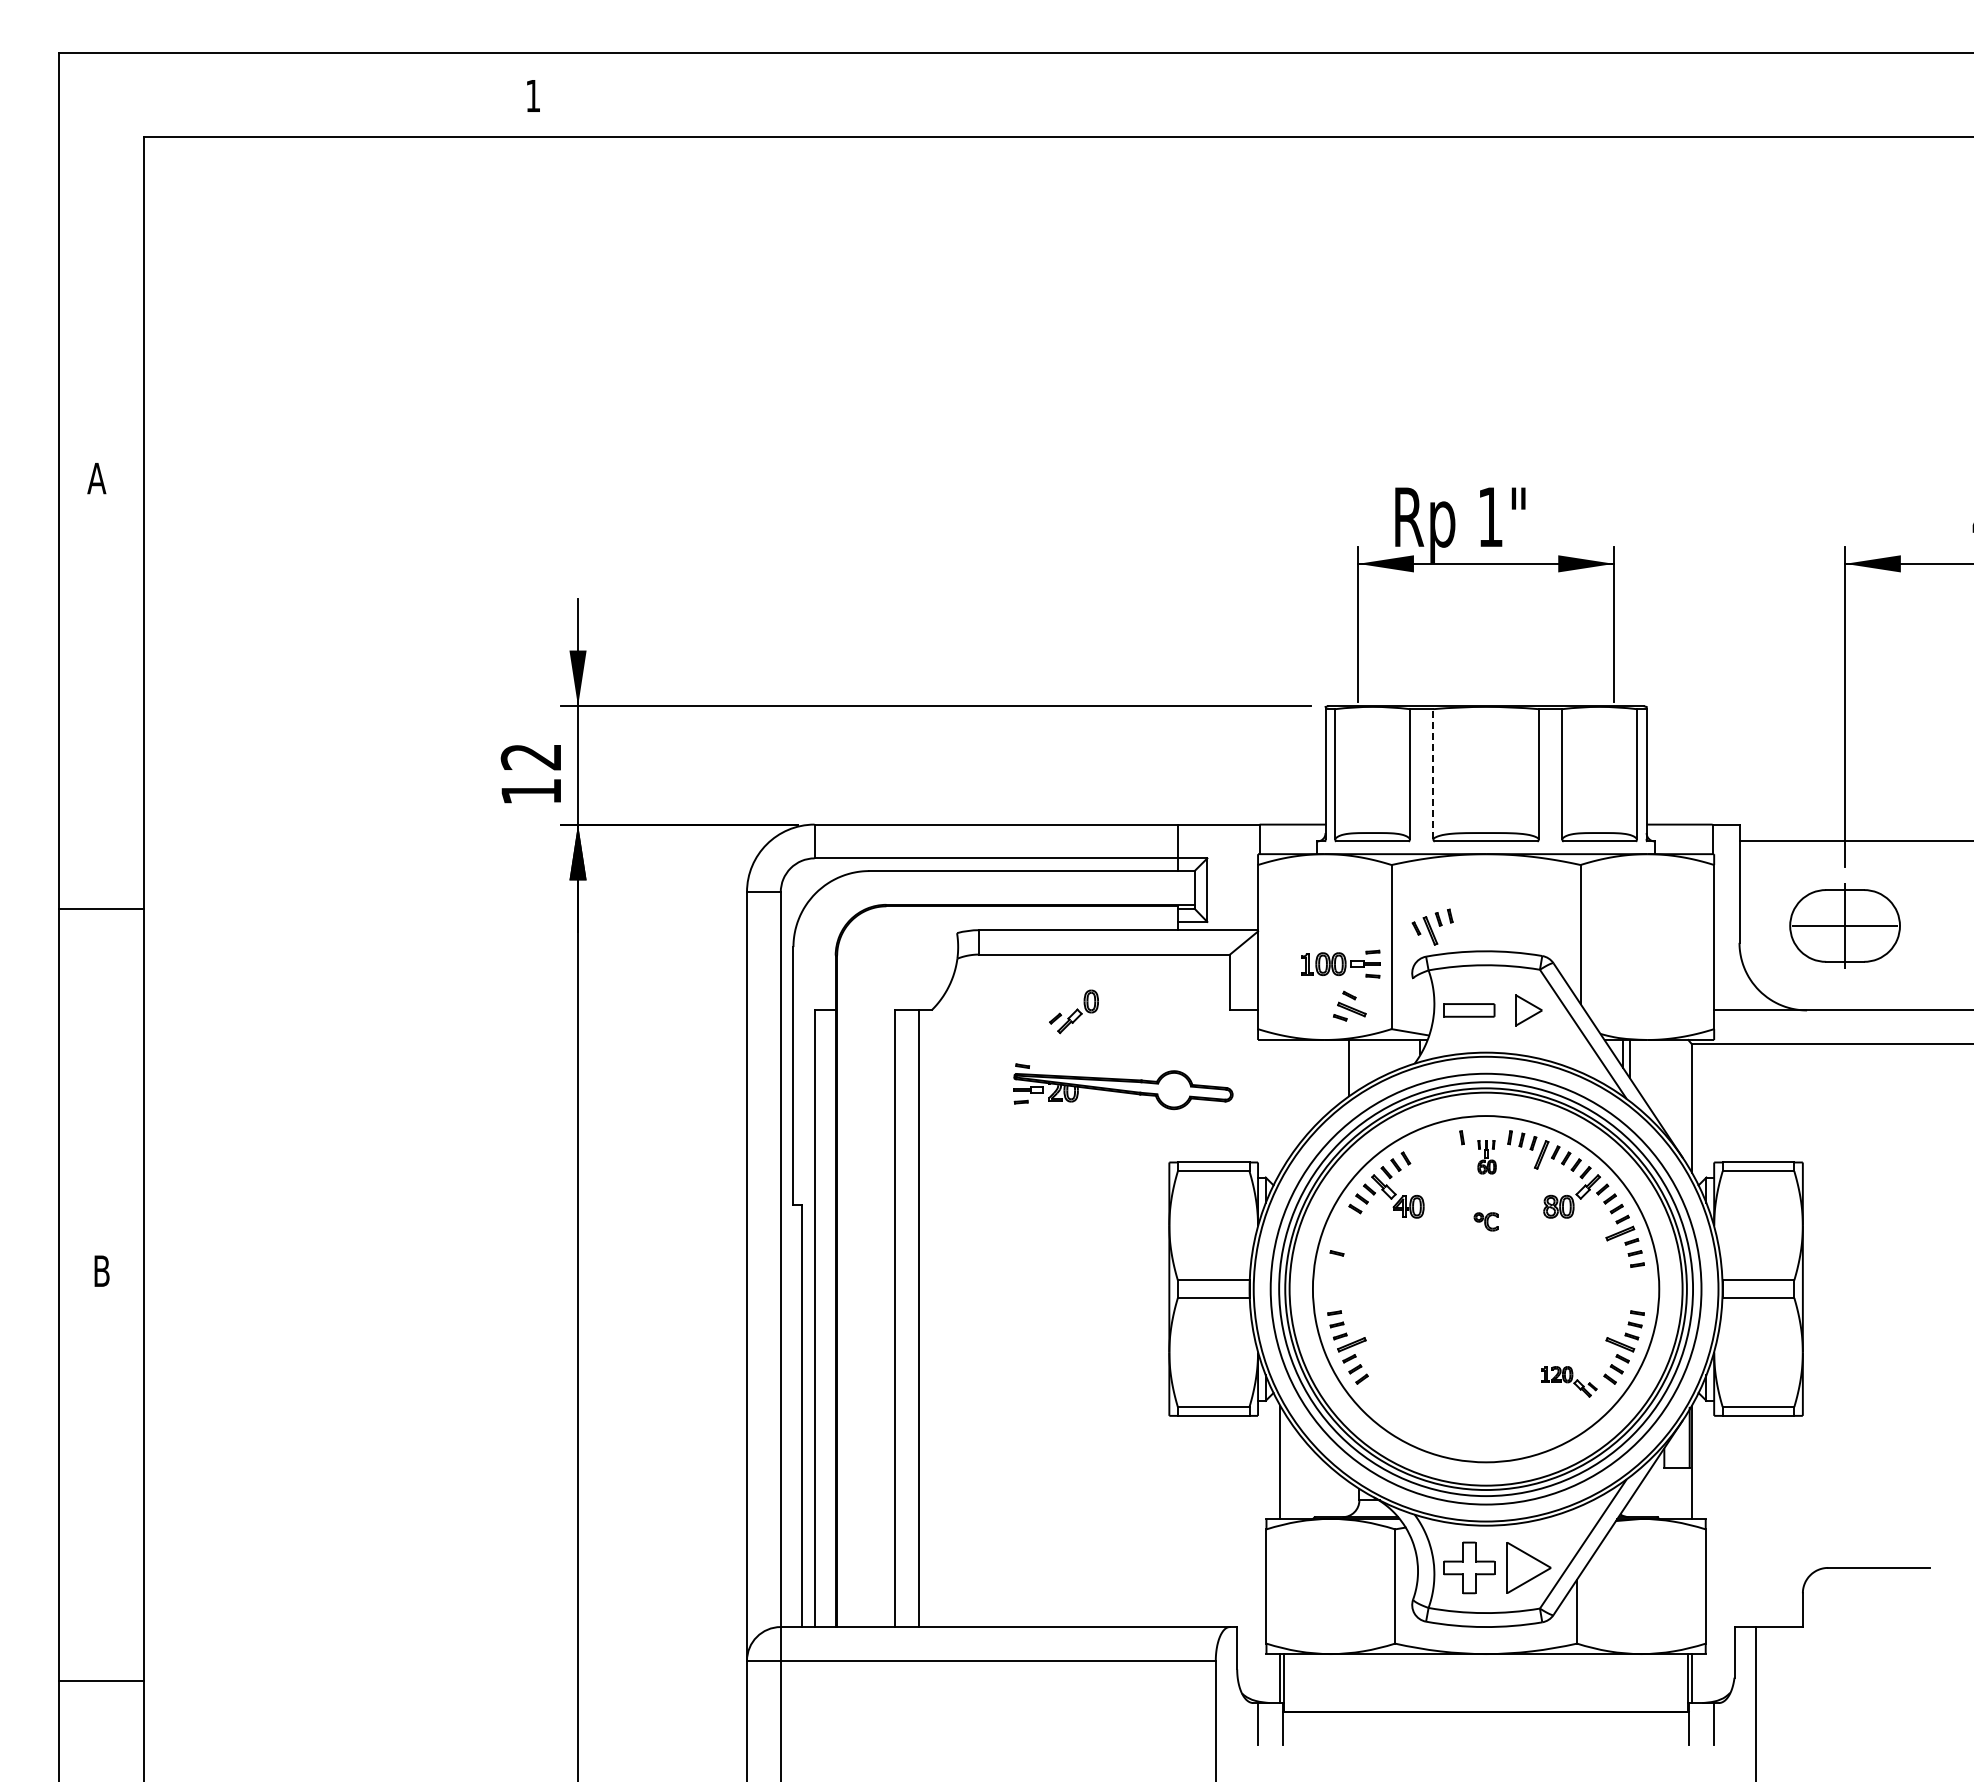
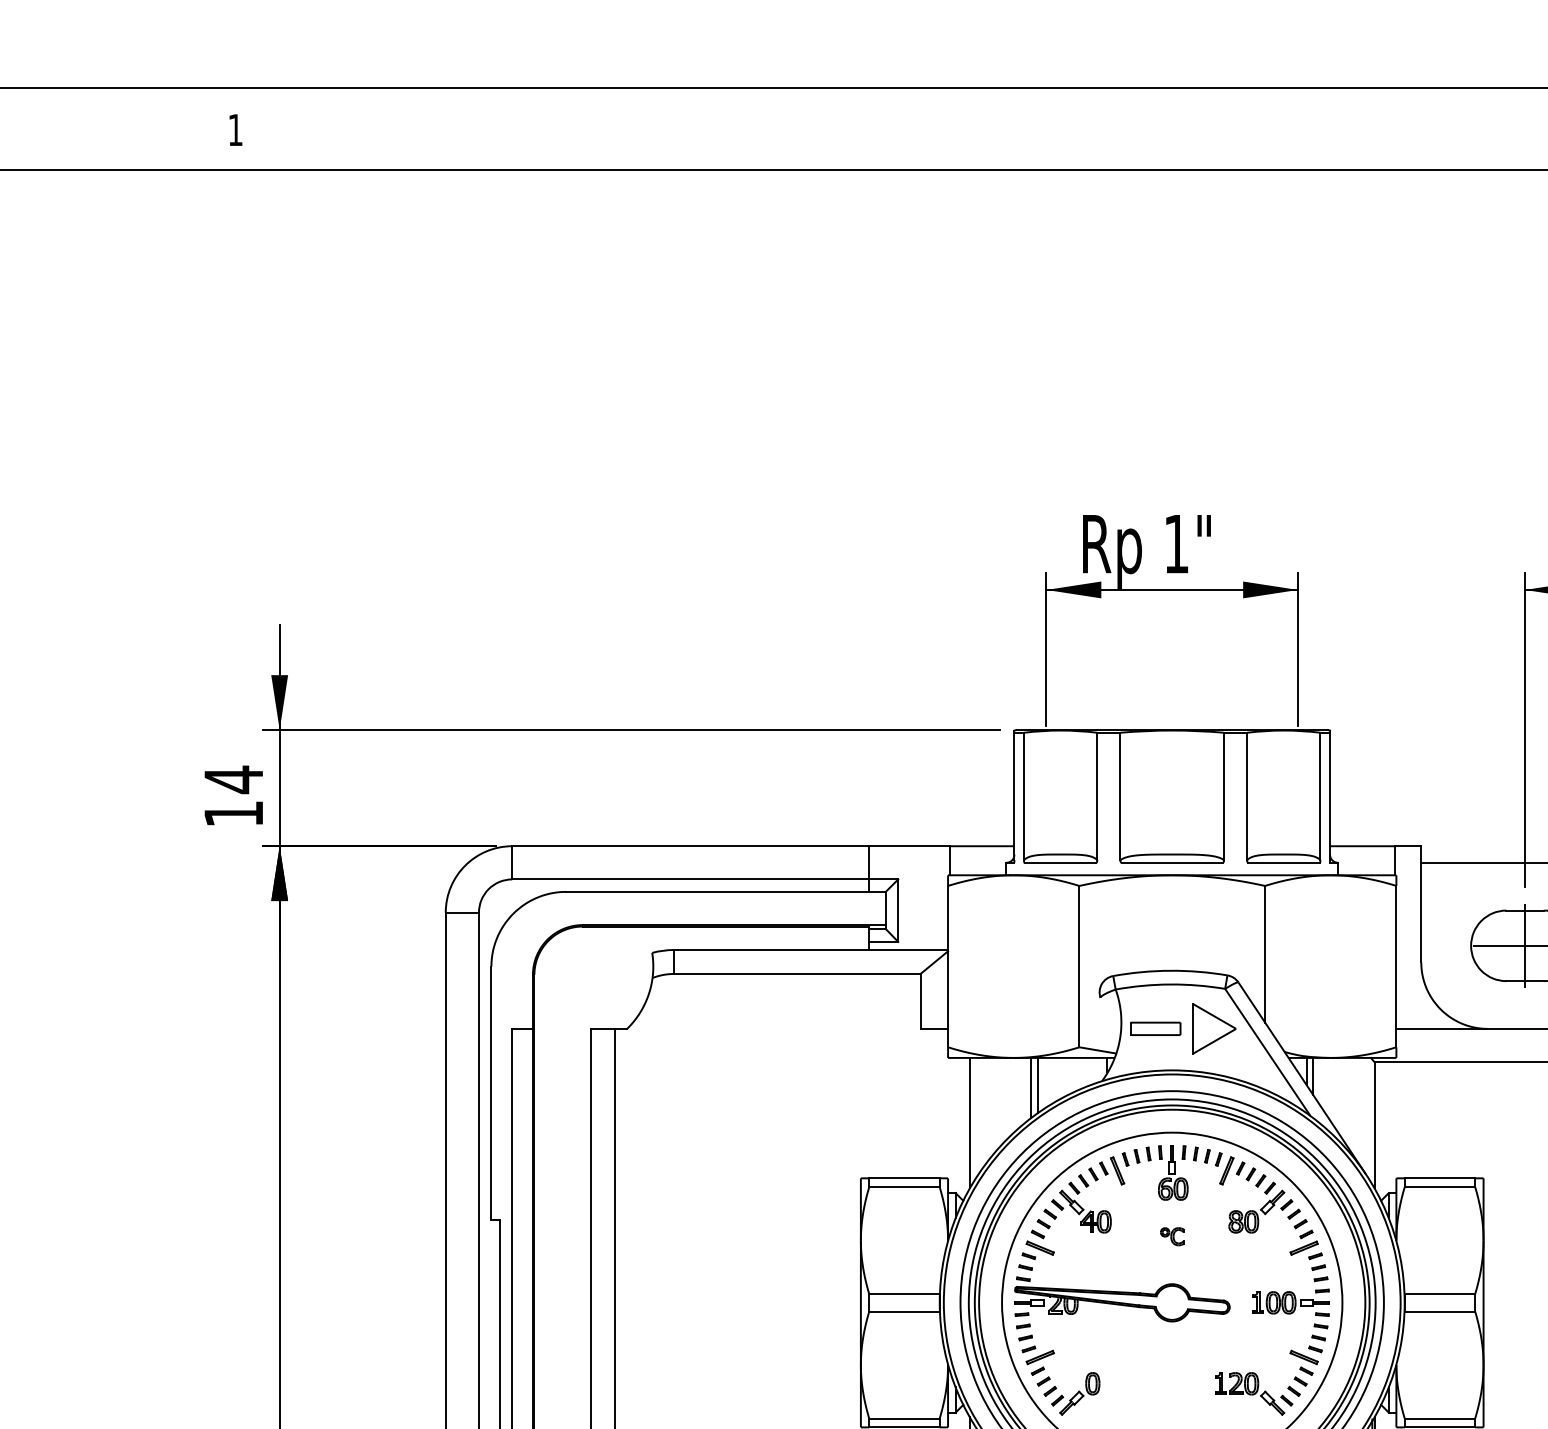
text: (530, 756) -> (232, 779), 12 -> 14
line: (1433, 774) -> (1120, 796), dashed -> solid
part: (1432, 926) -> (1119, 1166), moved
part: (1340, 963) -> (1290, 1302), moved
part: (1349, 1005) -> (1037, 1244), moved
part: (1528, 1010) -> (1213, 1028), size x1.67
part: (1073, 1011) -> (1075, 1393), moved
line: (1342, 1070) -> (1031, 1087), added
part: (1123, 1086) -> (1122, 1299), moved
line: (1280, 1106) -> (970, 1123), added
part: (1486, 1157) -> (1172, 1173), size x1.67
part: (1569, 1381) -> (1254, 1393), size x1.43

